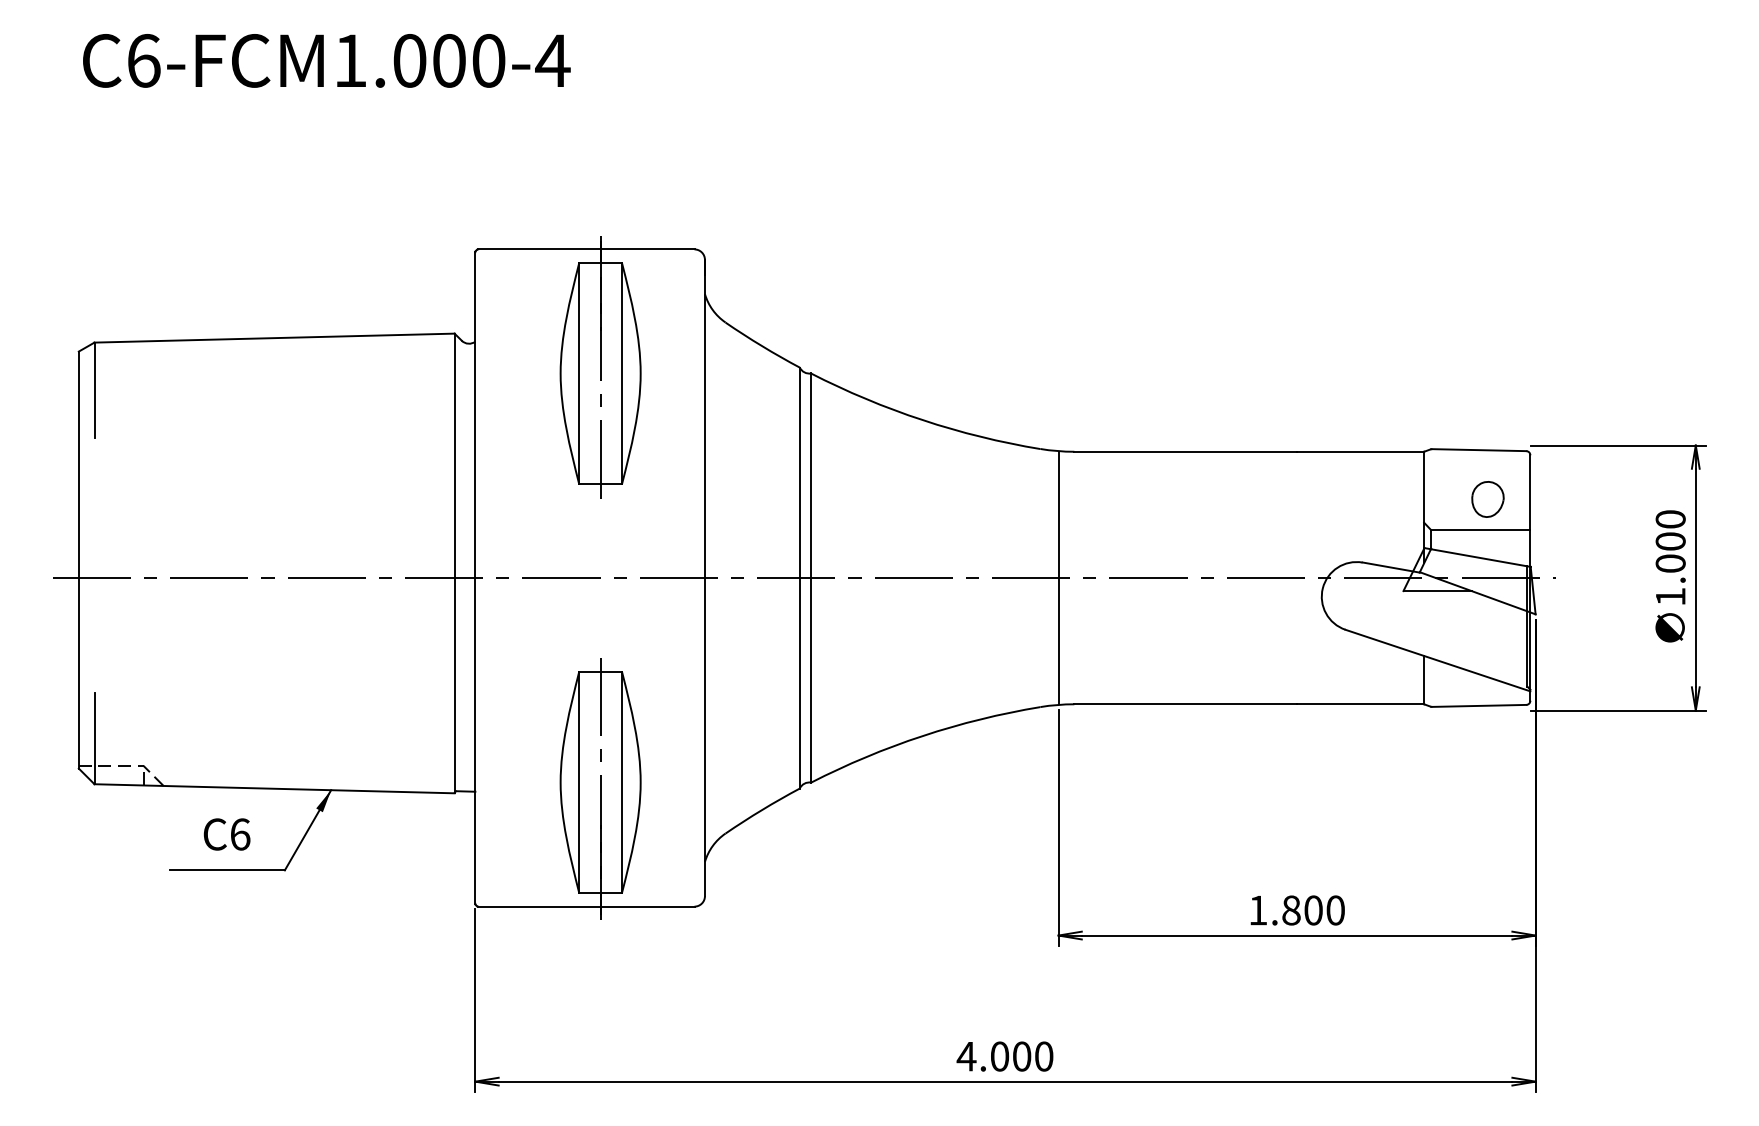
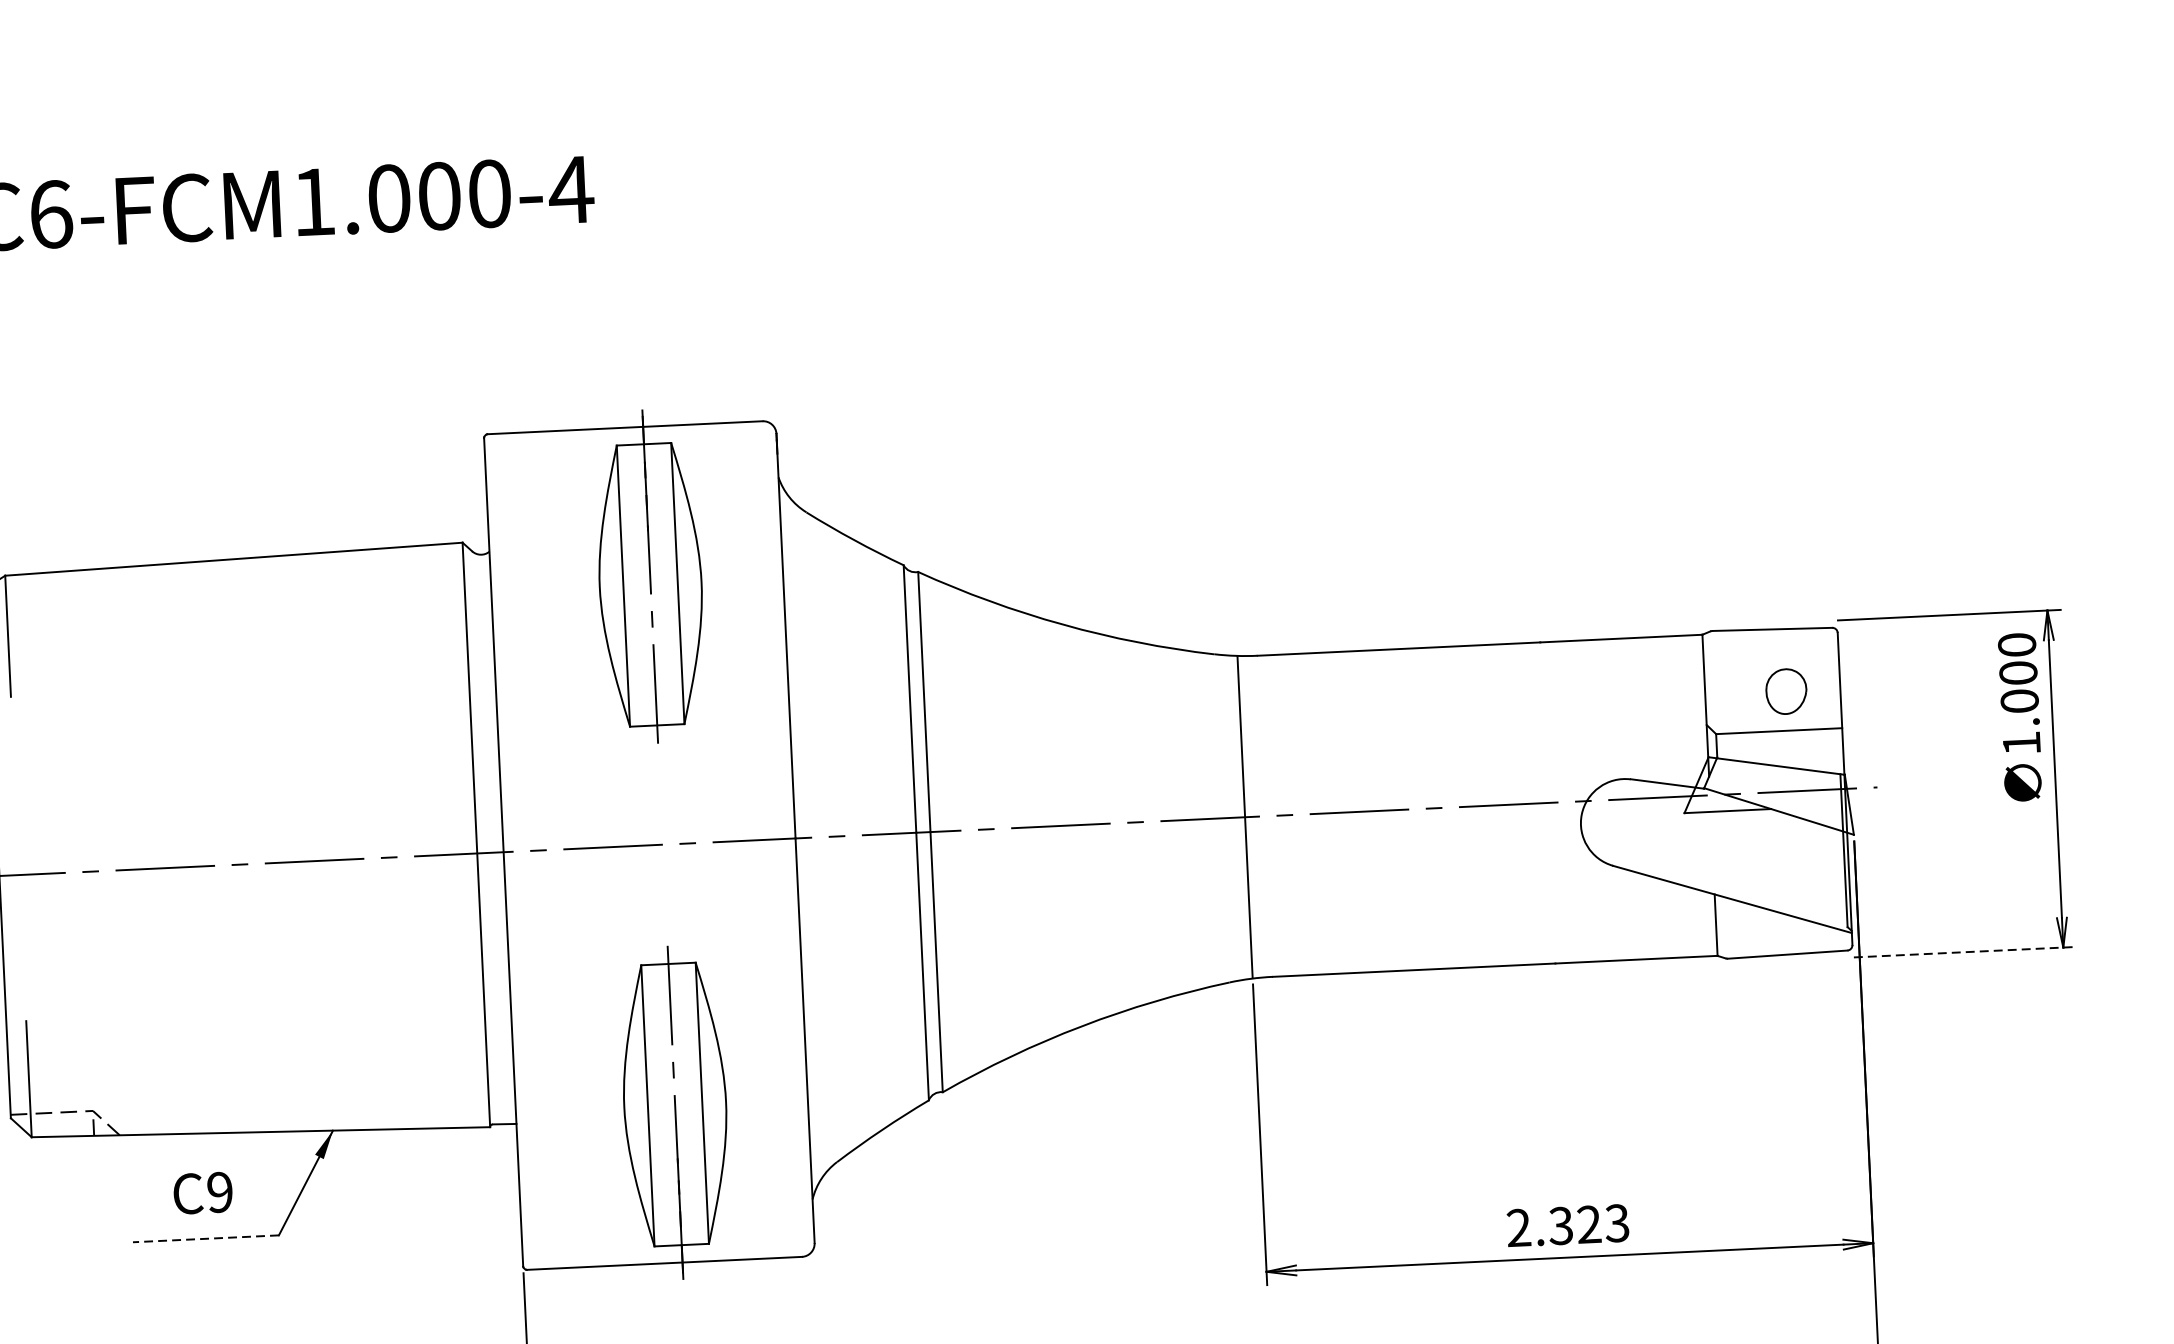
text: (1670, 576) -> (2020, 717), moved
line: (1618, 710) -> (1965, 952), solid -> dashed
text: (240, 834) -> (220, 1192), C6 -> C9
line: (226, 870) -> (204, 1239), solid -> dashed
text: (1296, 910) -> (1567, 1225), 1.800 -> 2.323

